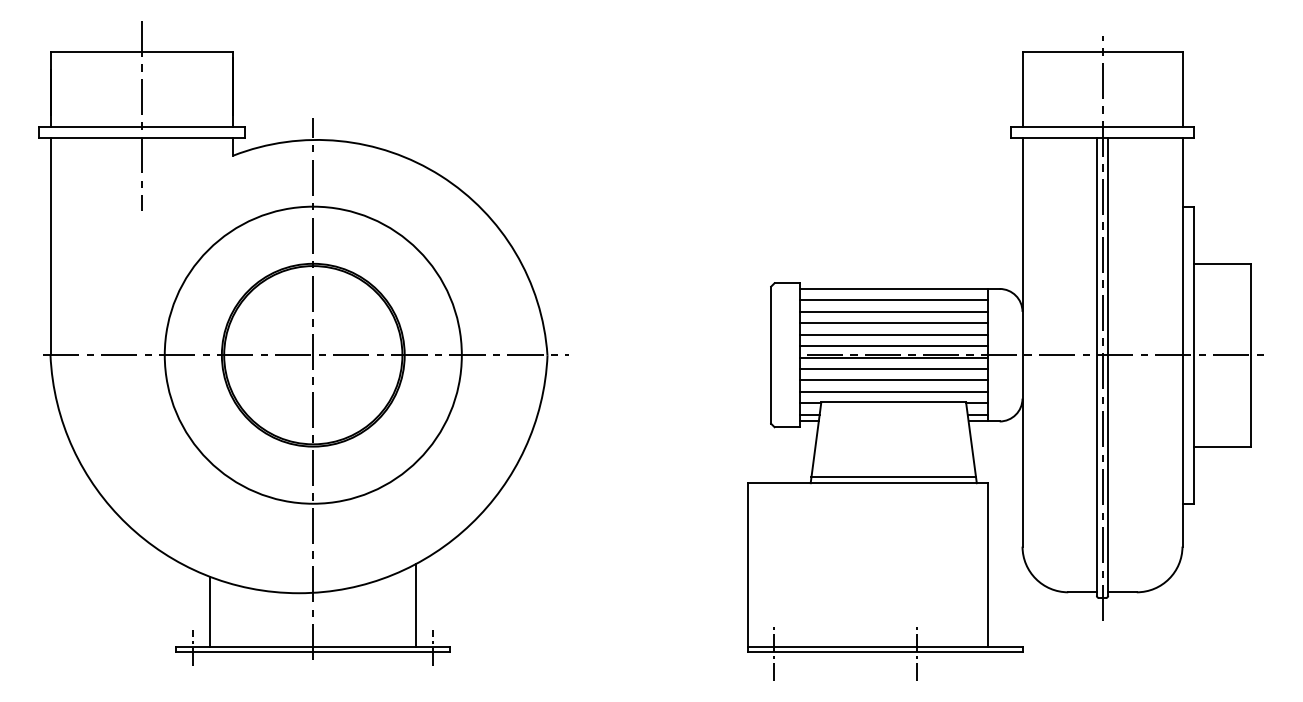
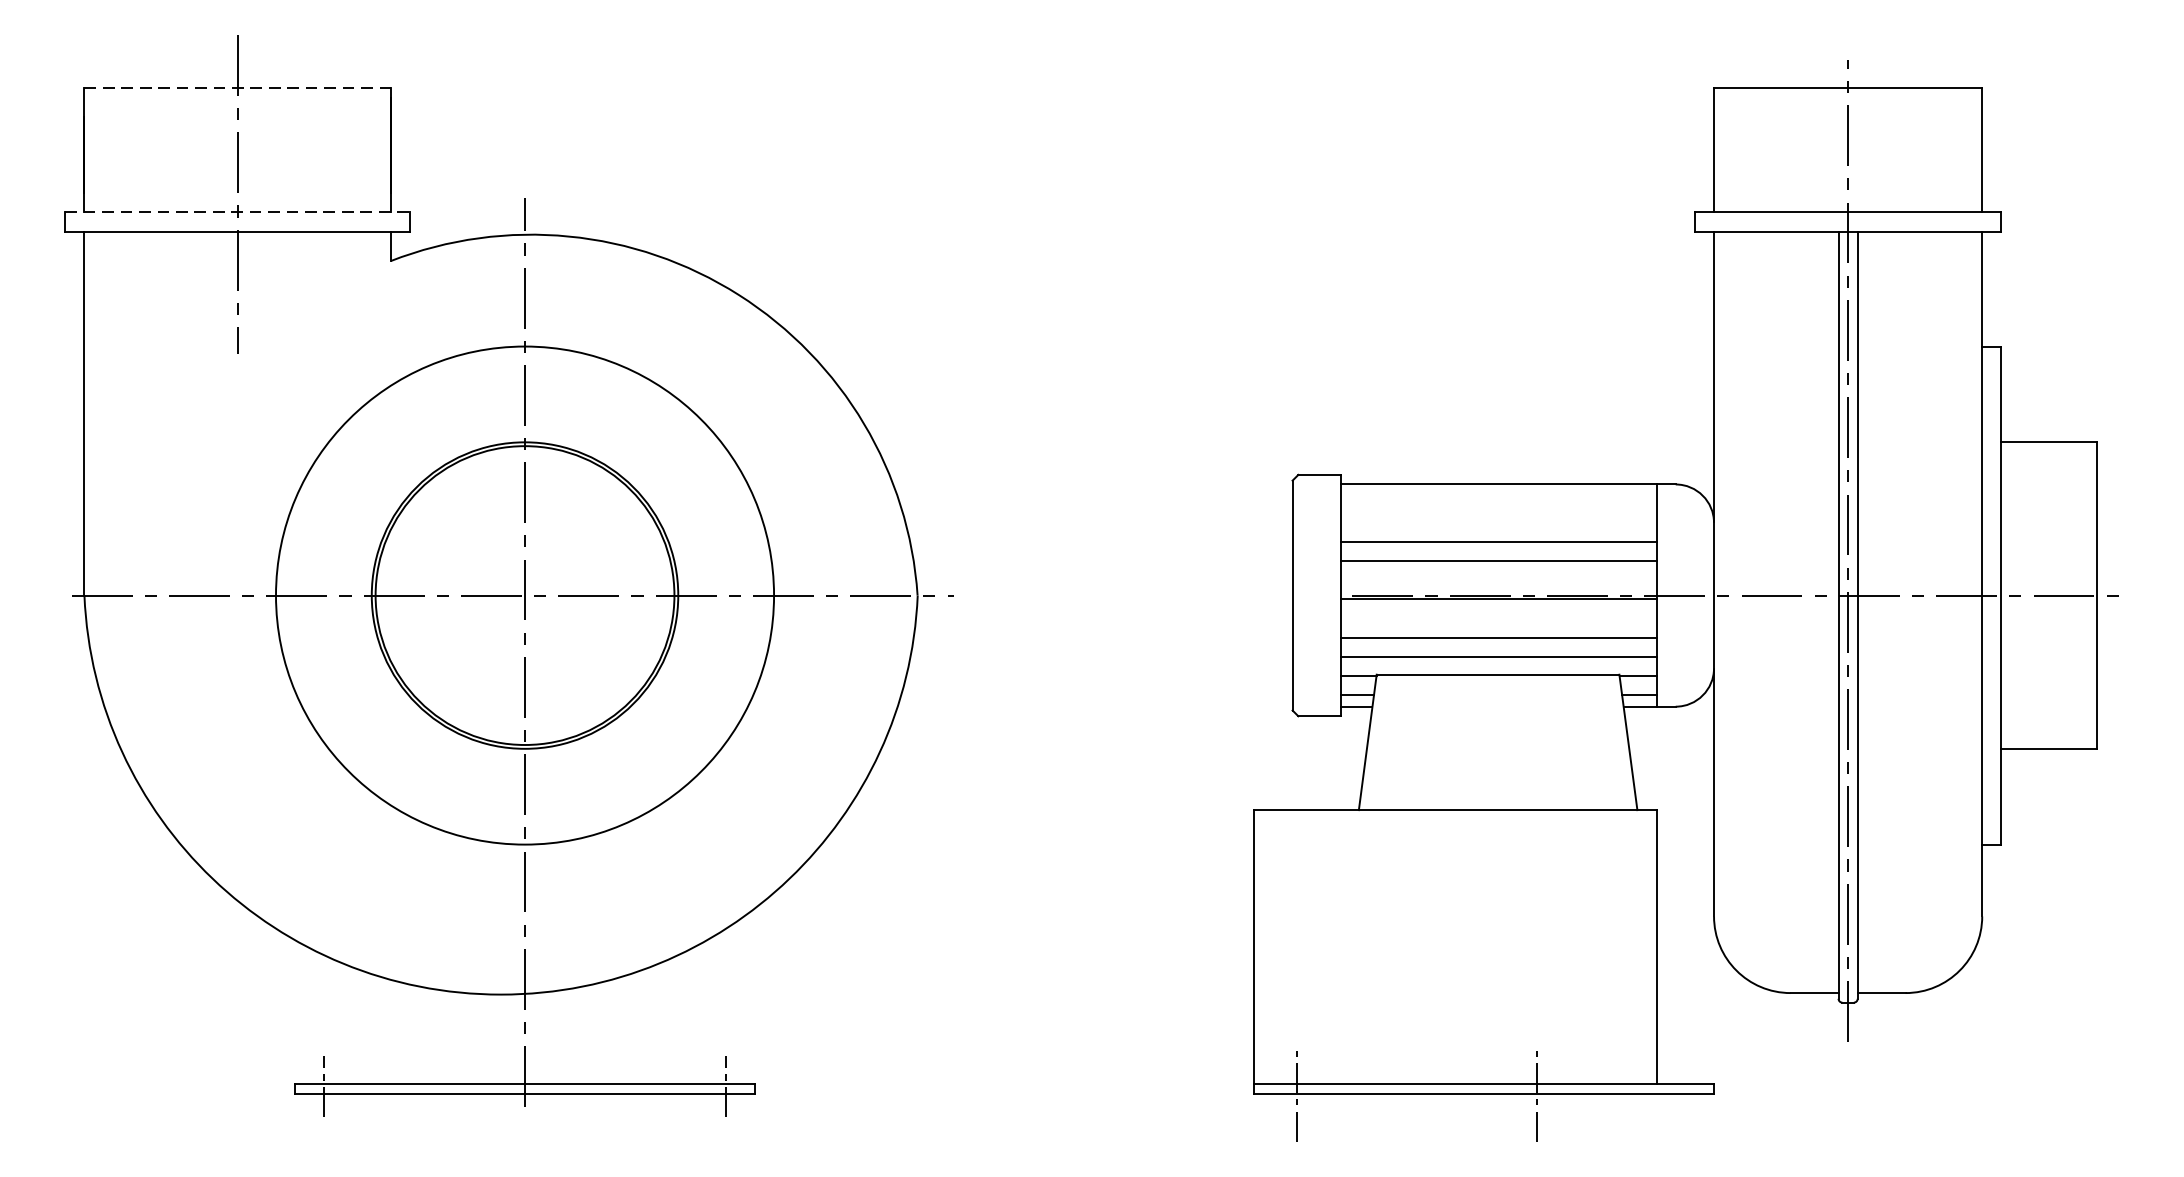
line: (142, 52) -> (238, 88), solid -> dashed
line: (141, 126) -> (236, 212), solid -> dashed
line: (893, 300) -> (1497, 503), removed
line: (893, 311) -> (1497, 522), removed
line: (893, 346) -> (1497, 580), removed
line: (893, 368) -> (1497, 617), removed
line: (893, 477) -> (1497, 800), removed
line: (416, 604) -> (698, 1013), removed
line: (210, 611) -> (352, 1025), removed

